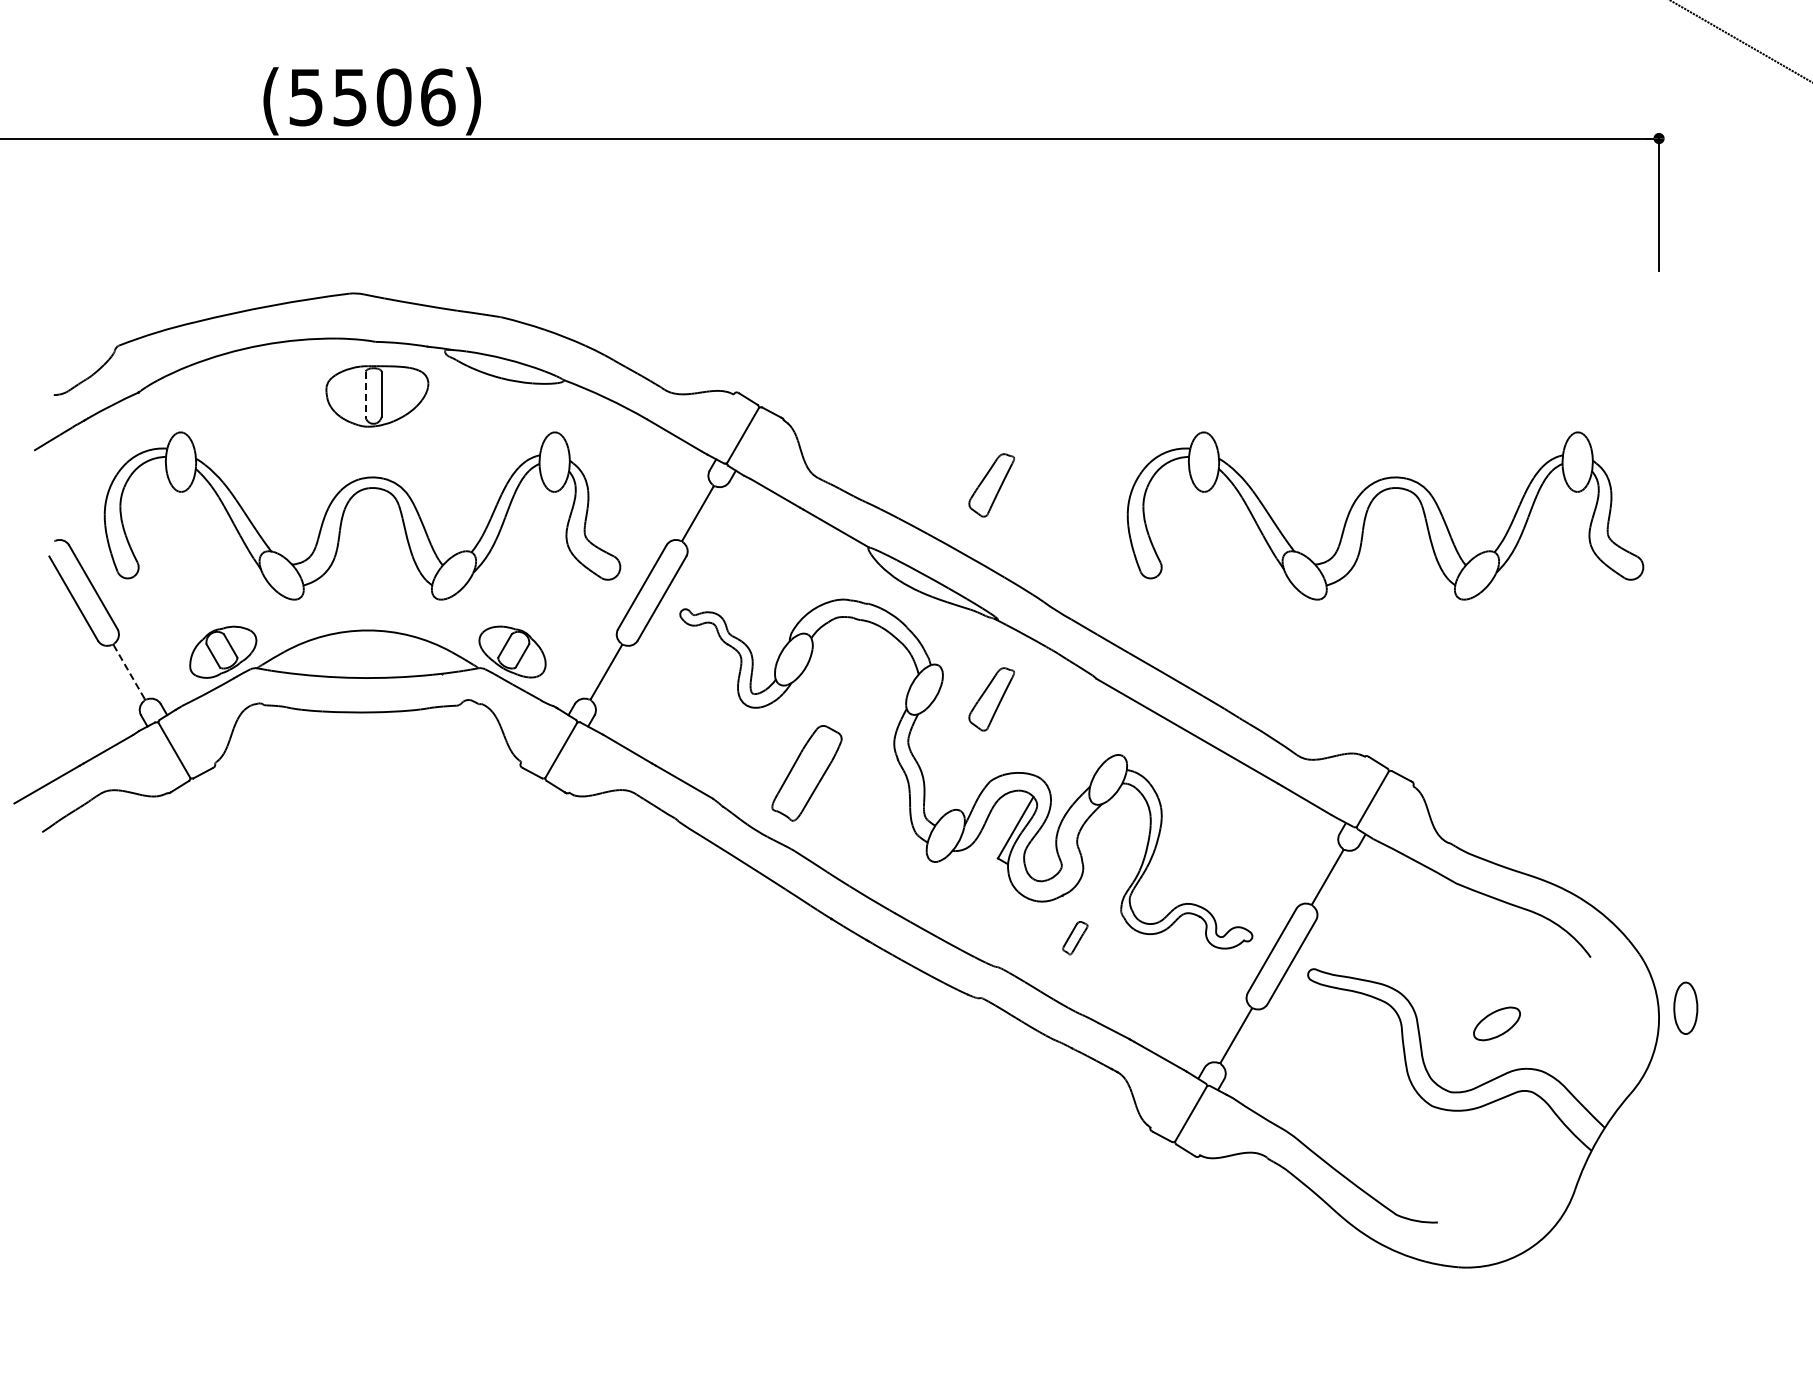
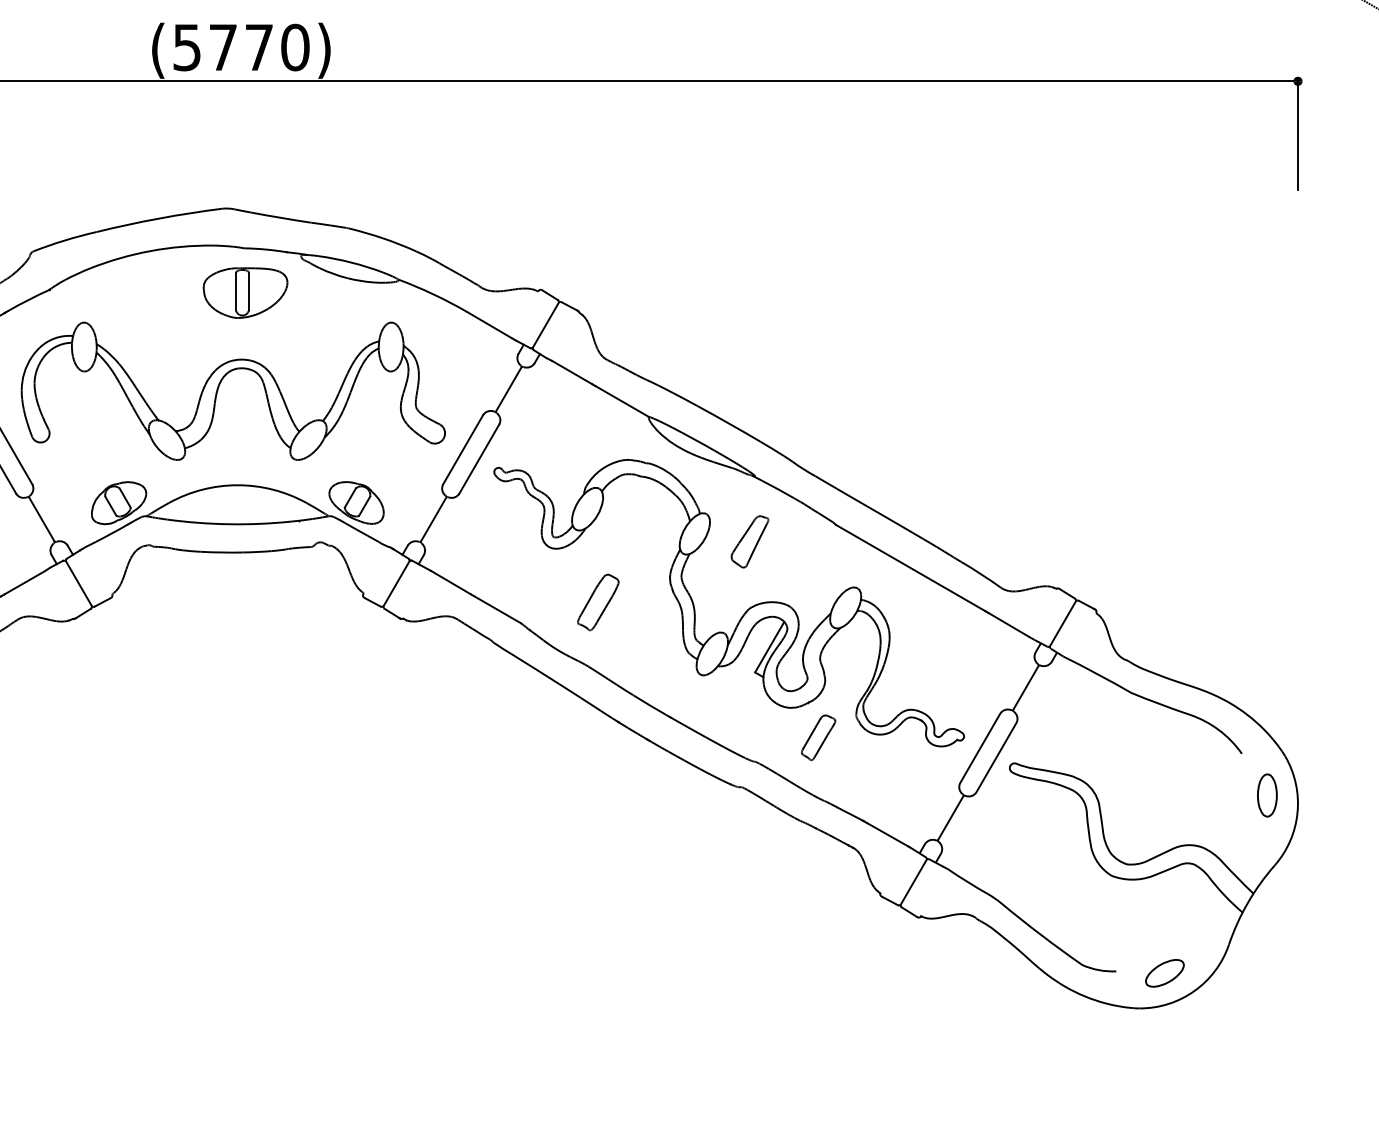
text: (394, 97) -> (259, 47), (5506) -> (5770)
line: (365, 395) -> (235, 292), dashed -> solid
part: (991, 485) -> (749, 366), removed
part: (1369, 508) -> (1060, 385), removed
line: (129, 672) -> (42, 519), dashed -> solid
part: (806, 772) -> (597, 601), size x0.71
part: (1075, 938) -> (818, 738), size x1.67
part: (1685, 1007) -> (1267, 794), moved
part: (1496, 1023) -> (1164, 973), moved

